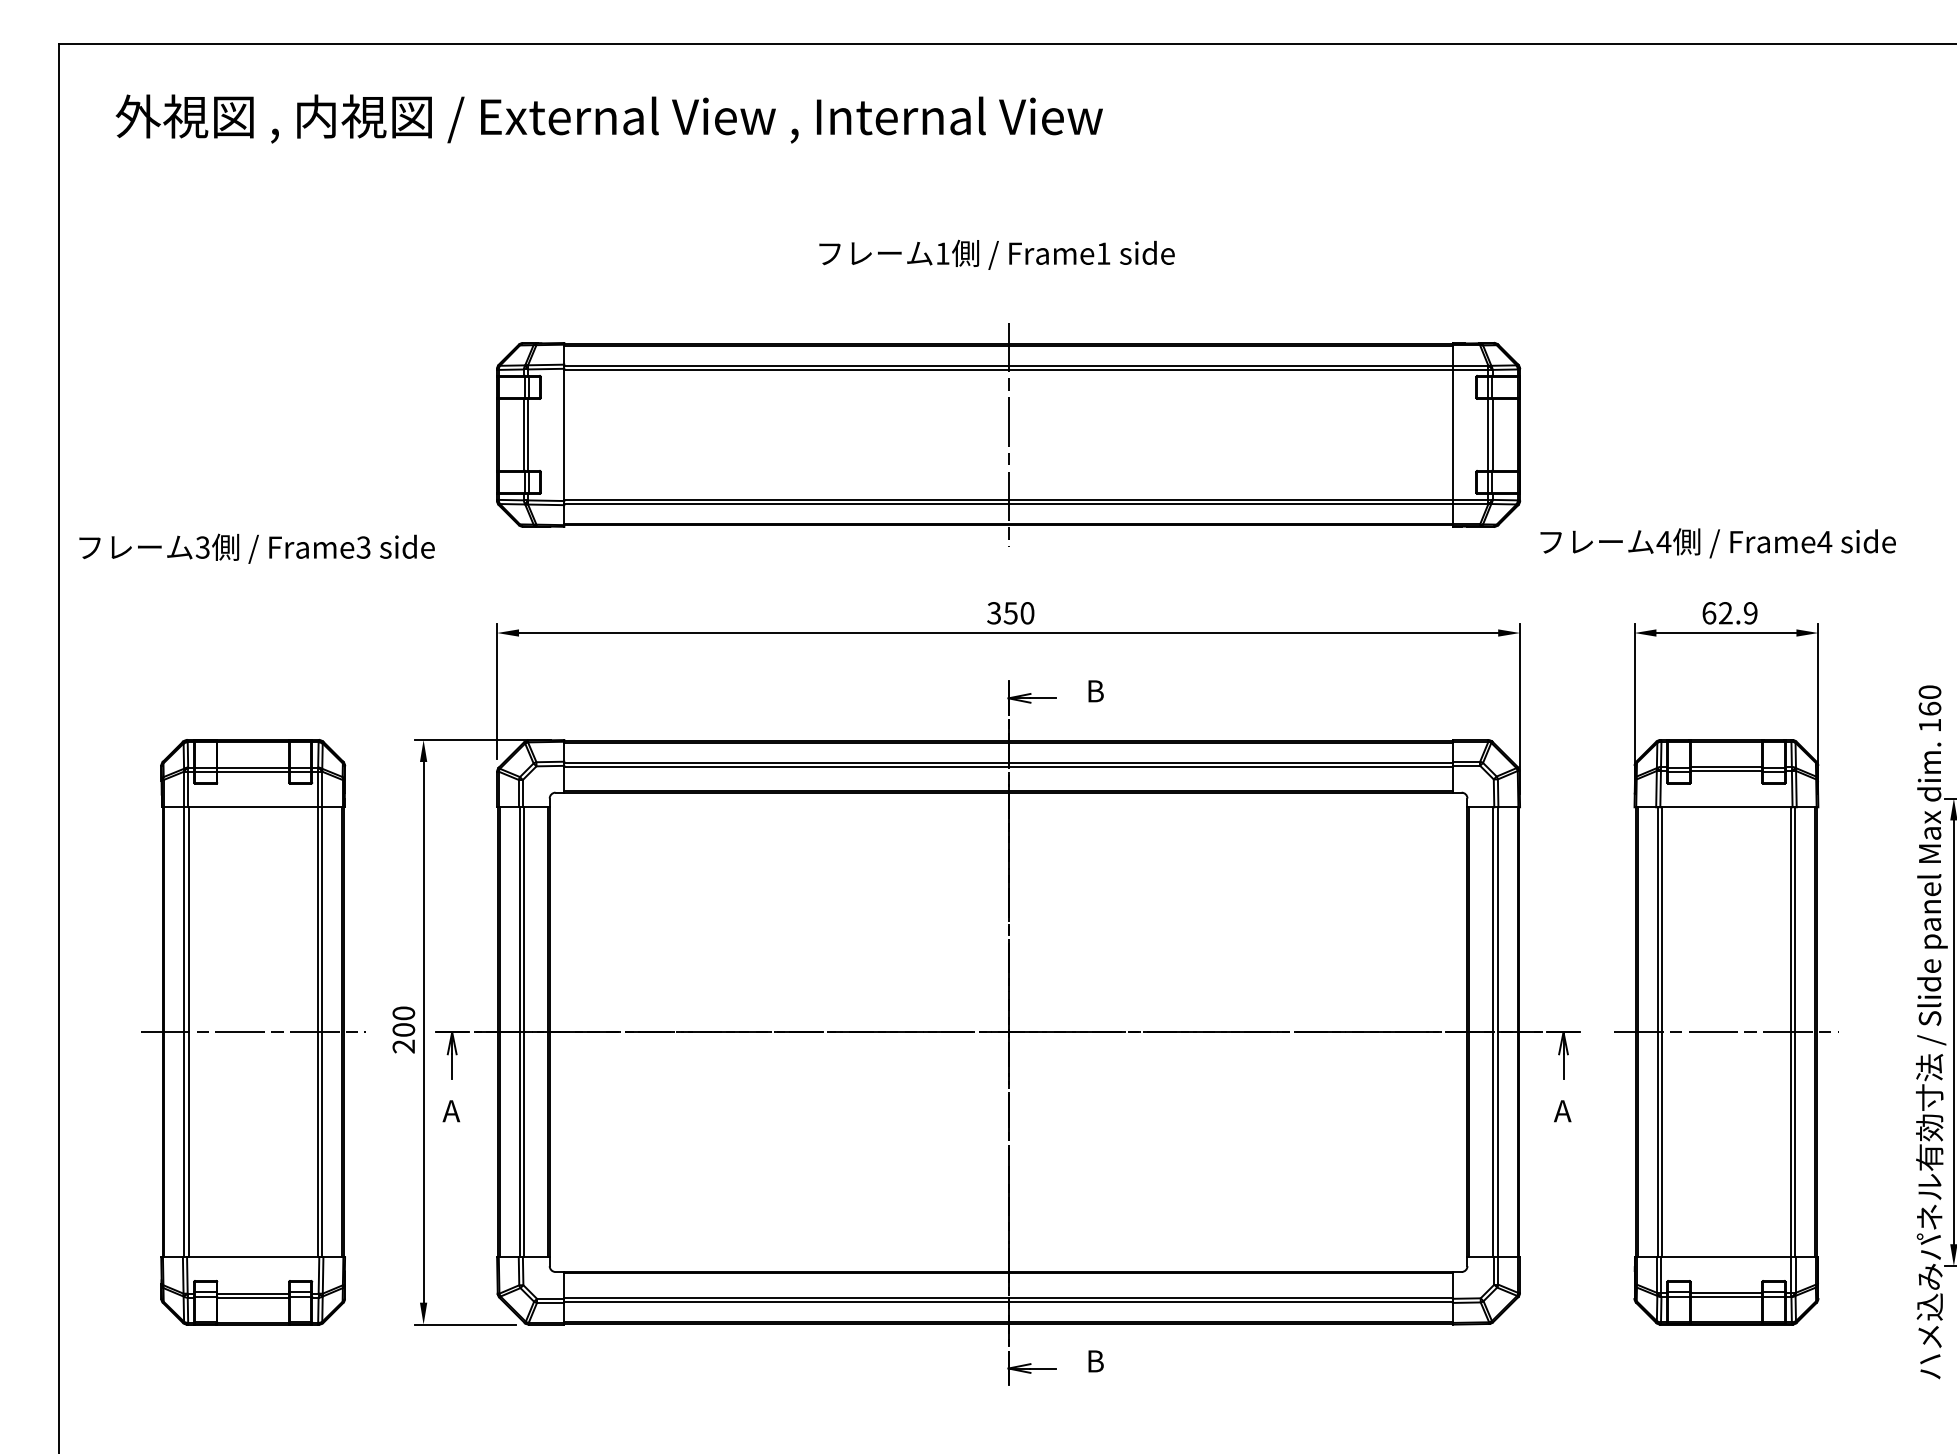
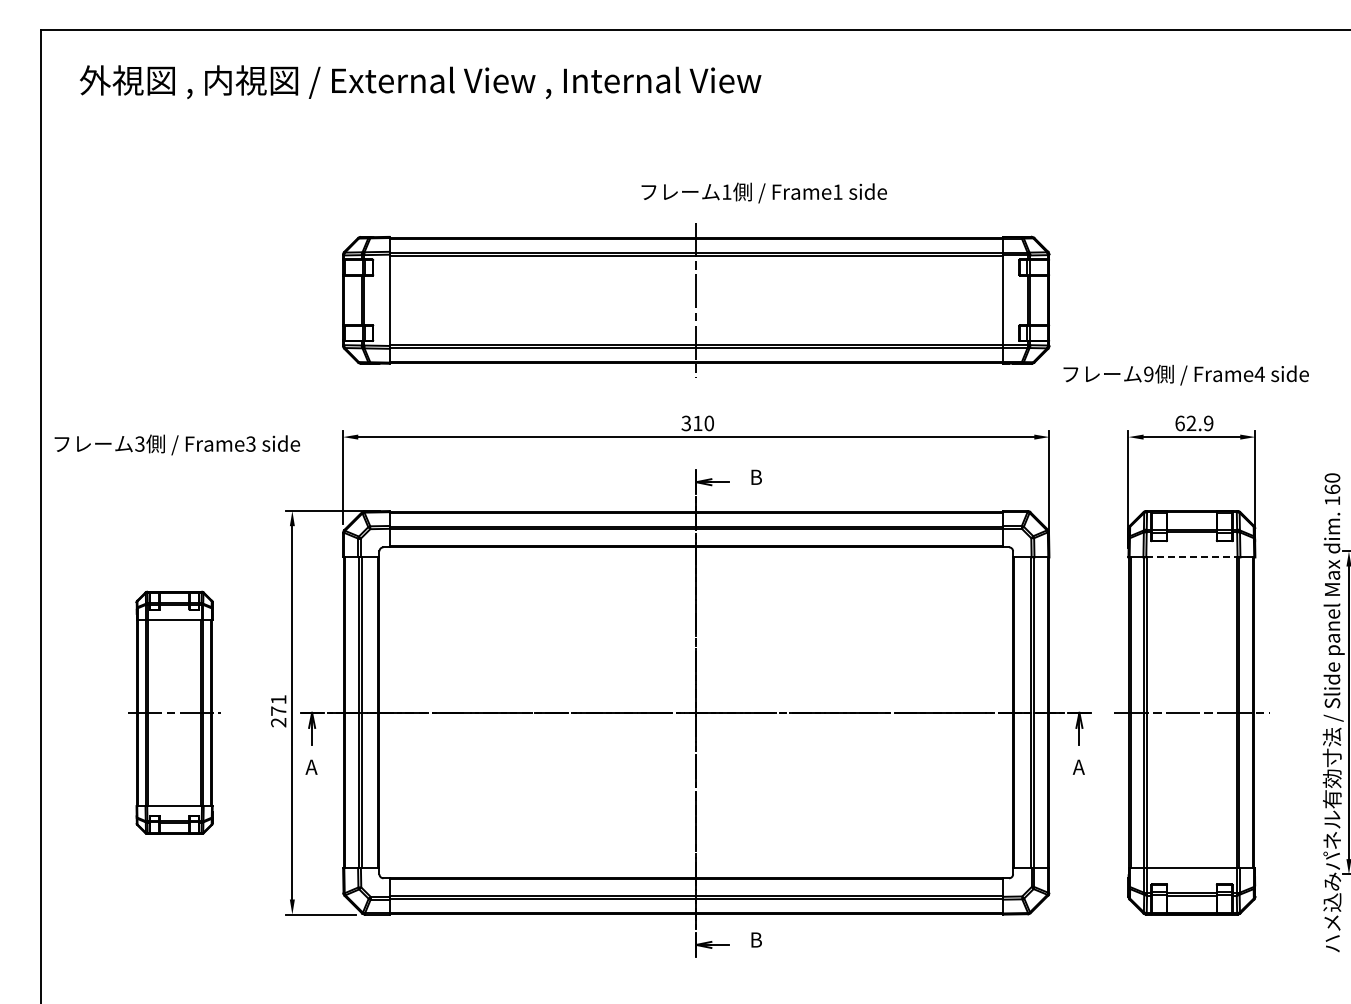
text: (995, 254) -> (763, 192), moved
text: (1663, 542) -> (1148, 374), 4 -> 9
text: (257, 548) -> (177, 444), moved
text: (1010, 613) -> (697, 423), 350 -> 310
line: (1725, 807) -> (1191, 557), solid -> dashed
text: (403, 1021) -> (278, 705), 200 -> 271
part: (252, 1031) -> (174, 712), size x0.6

